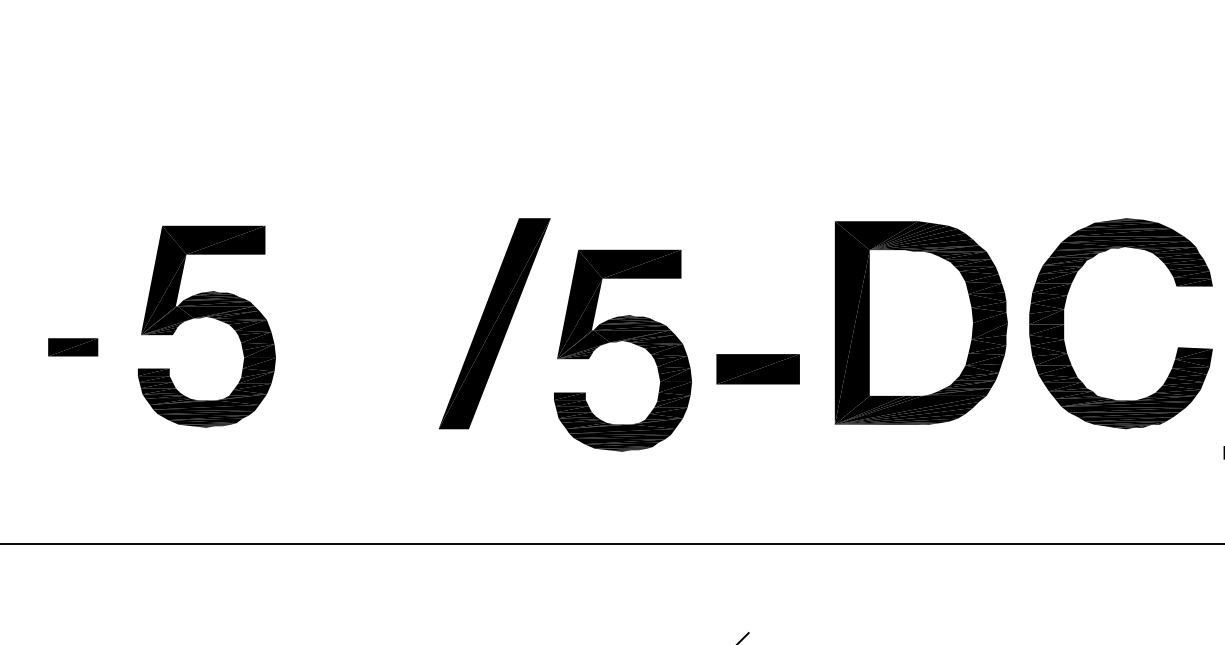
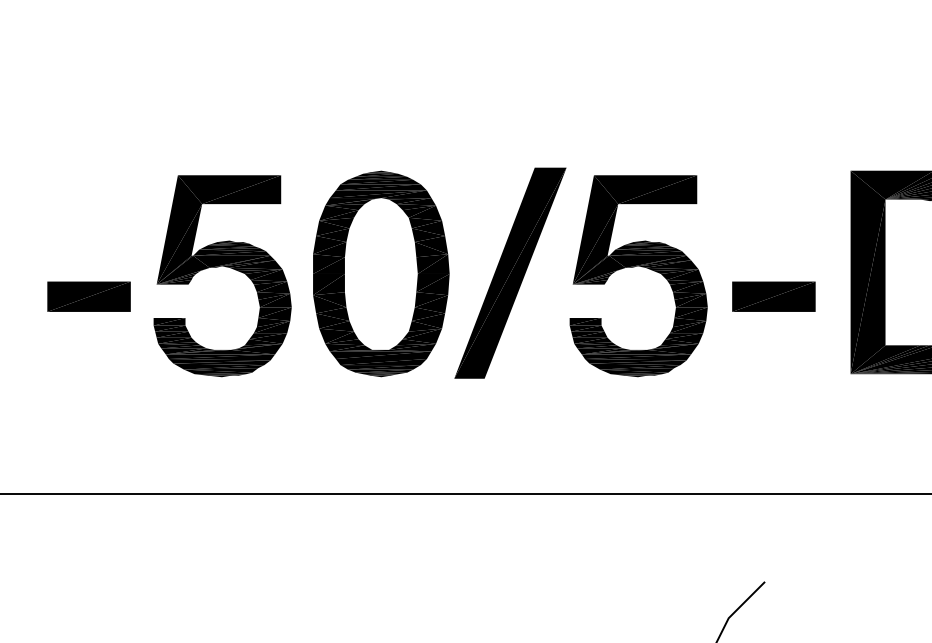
part: (365, 324) -> (381, 273), added
part: (621, 341) -> (637, 266), moved
part: (72, 347) -> (88, 296), size x1.67
part: (757, 369) -> (773, 296), moved

